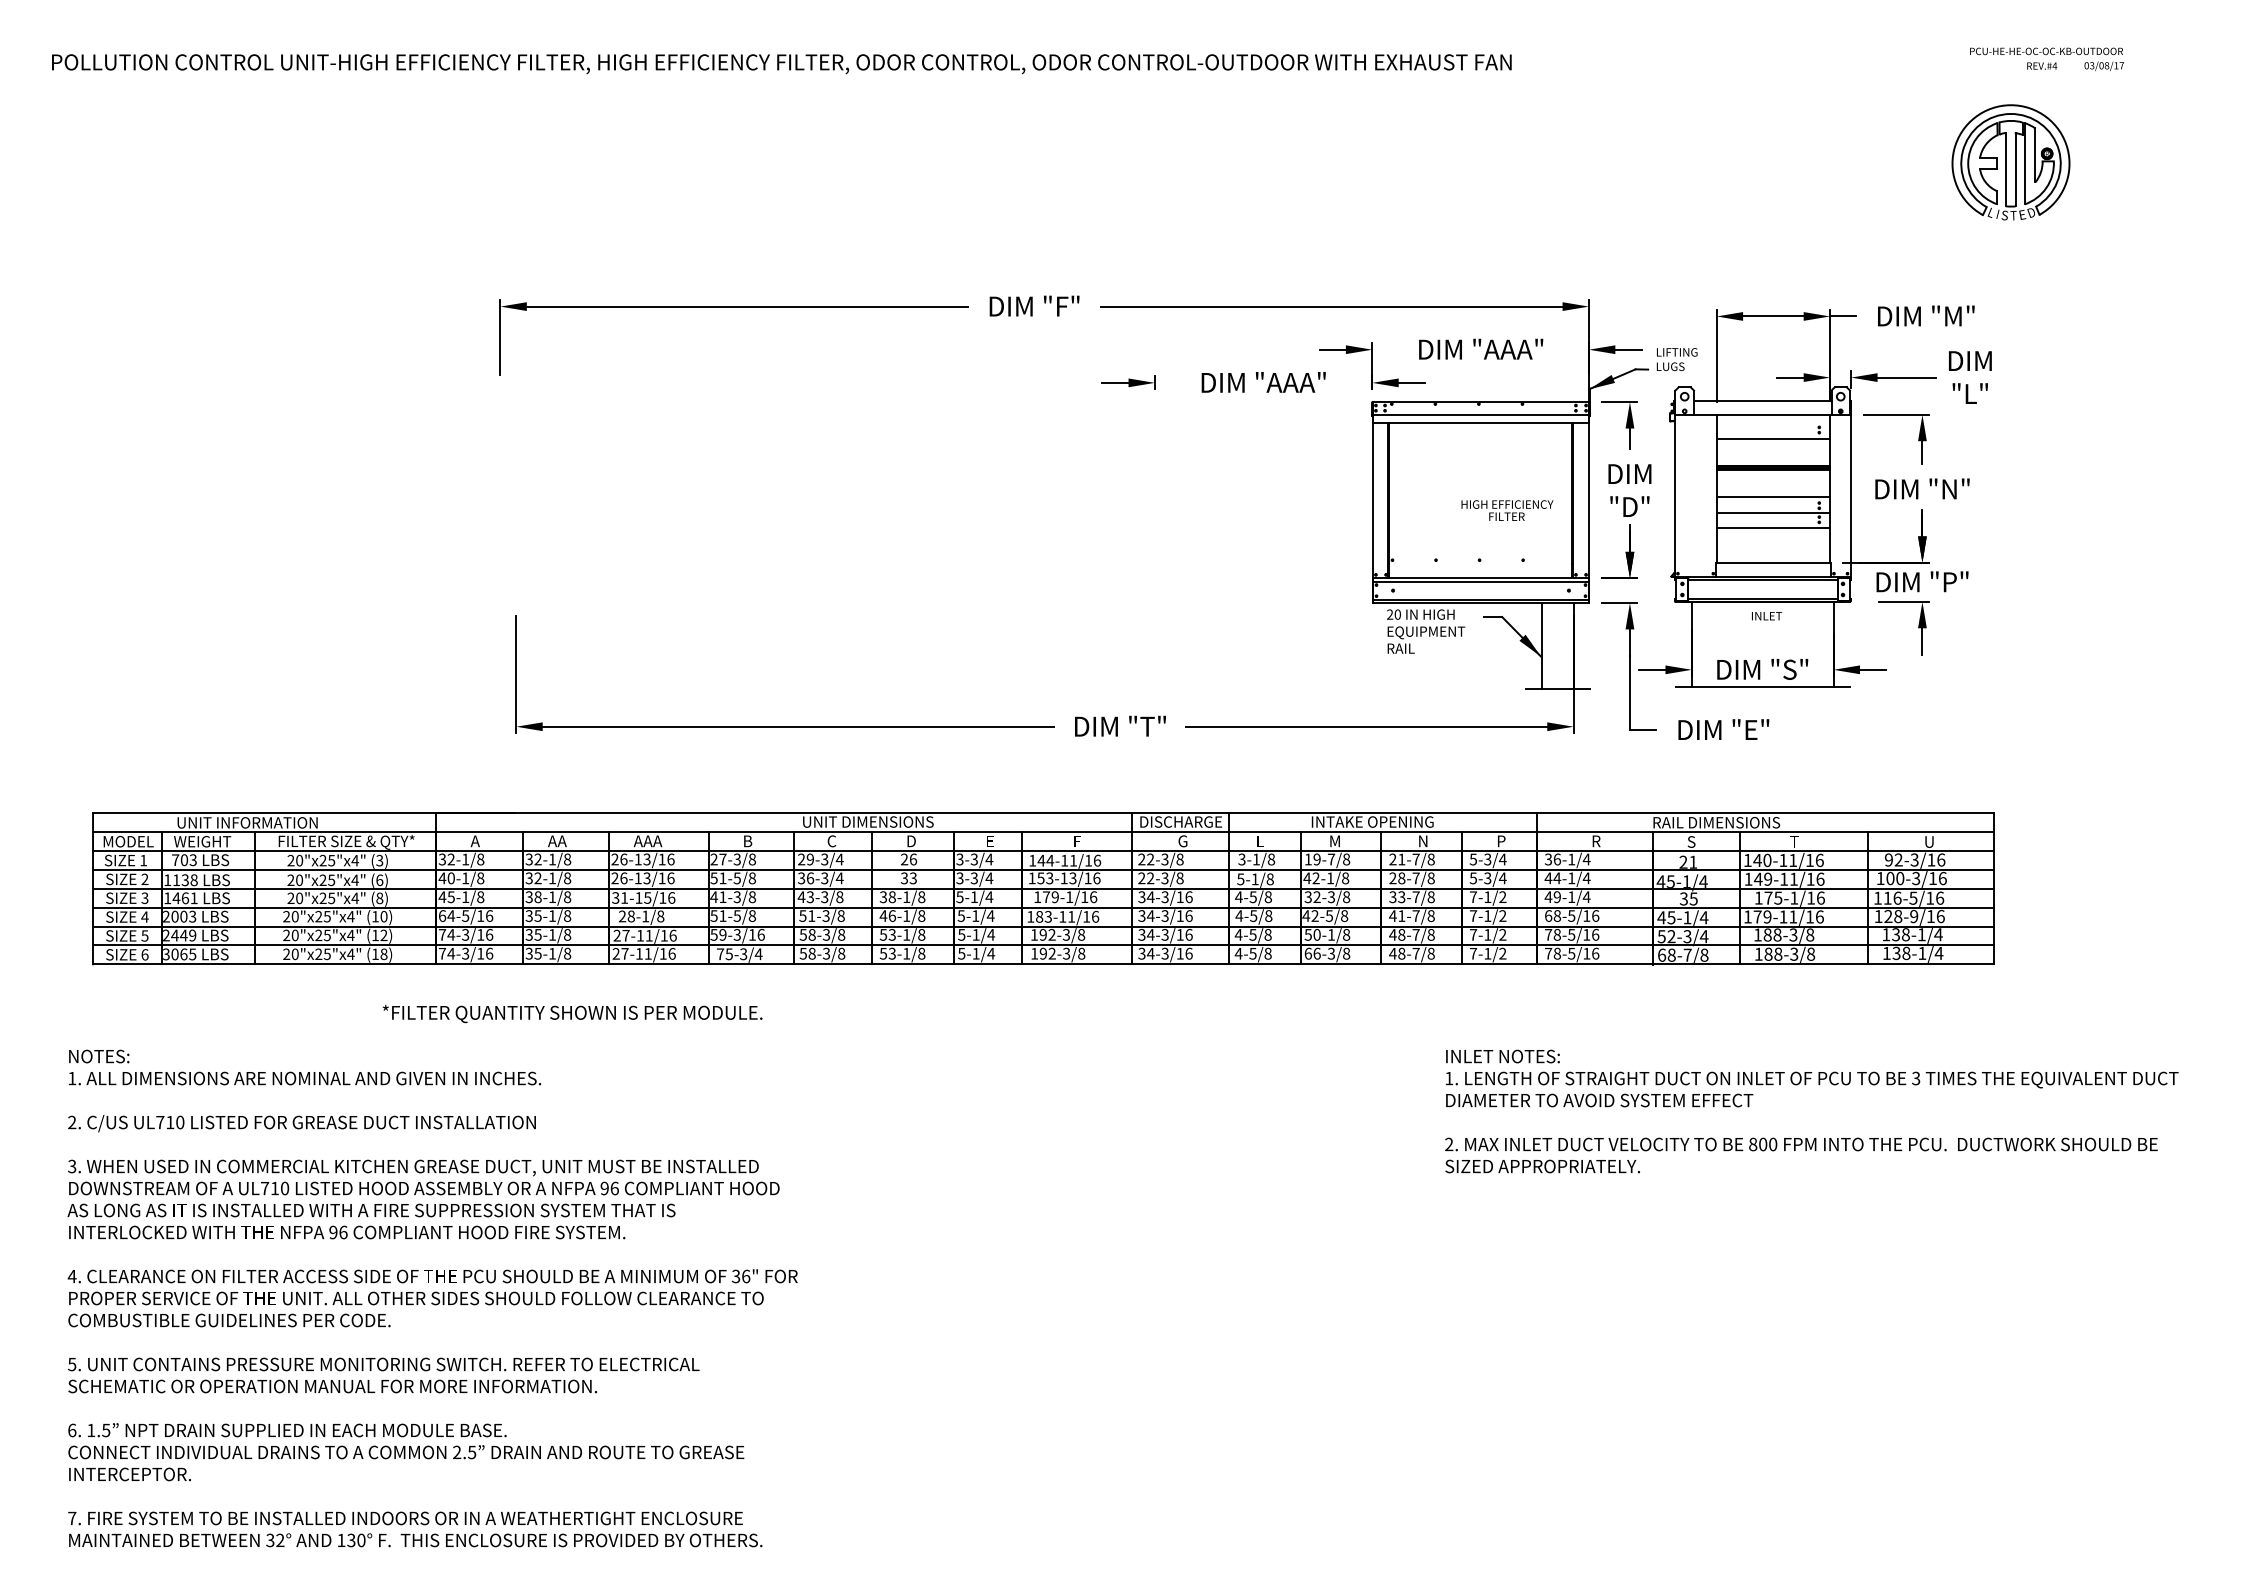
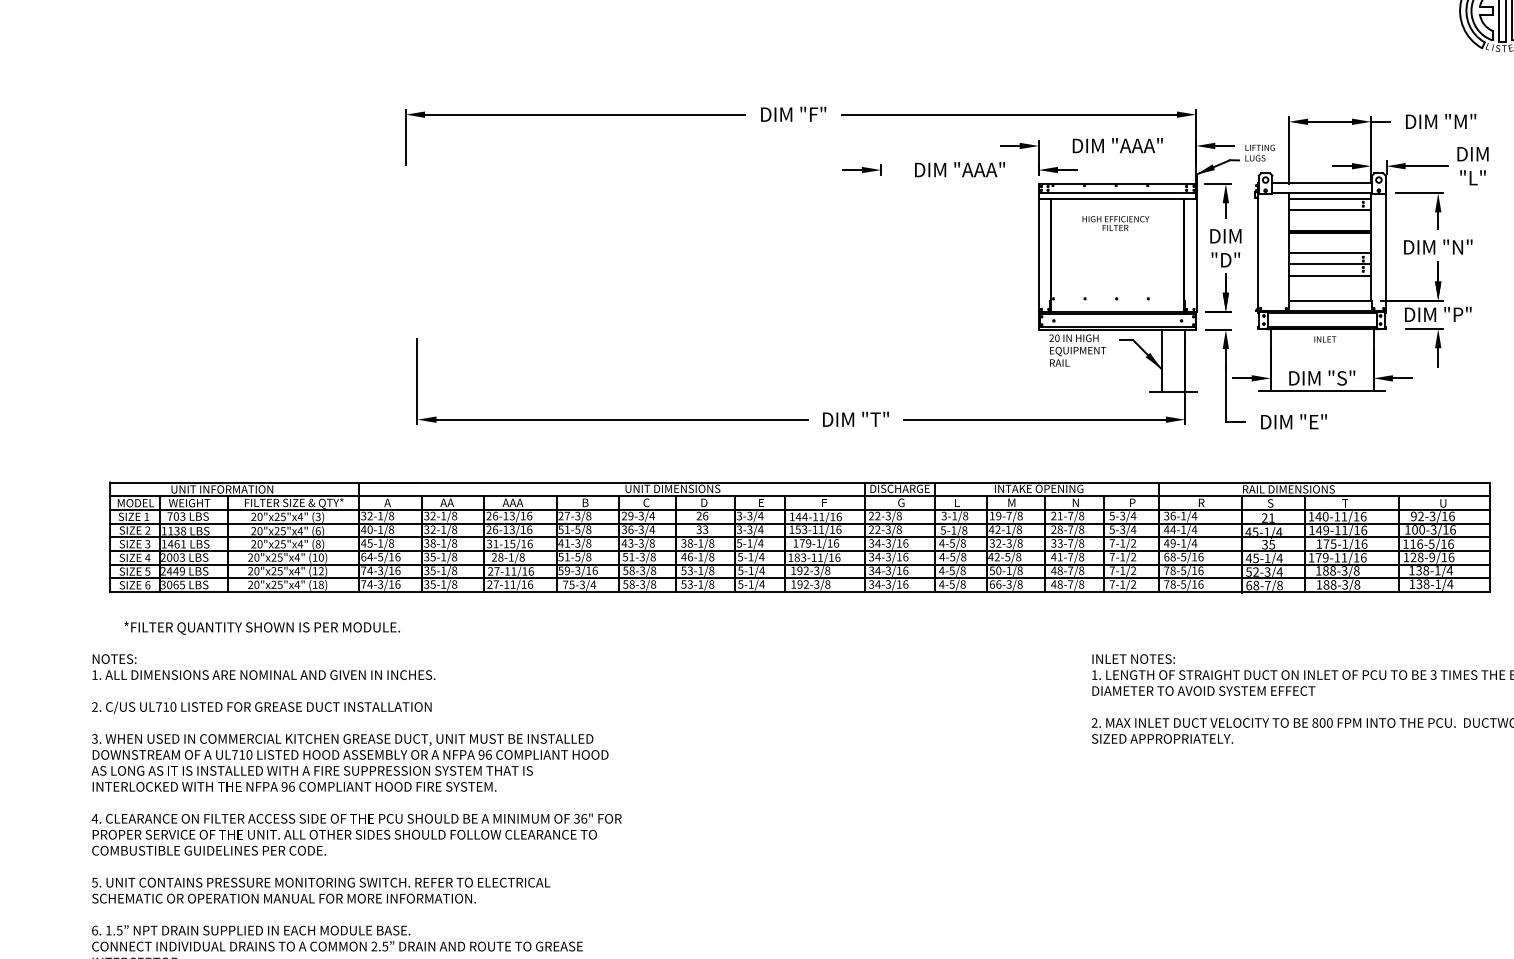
line: (1773, 422) -> (1330, 198), added
text: (1507, 510) -> (1115, 223), moved
text: (1072, 878) -> (821, 529), 153-13/16 -> 153-11/16
text: (572, 1013) -> (262, 627), moved

